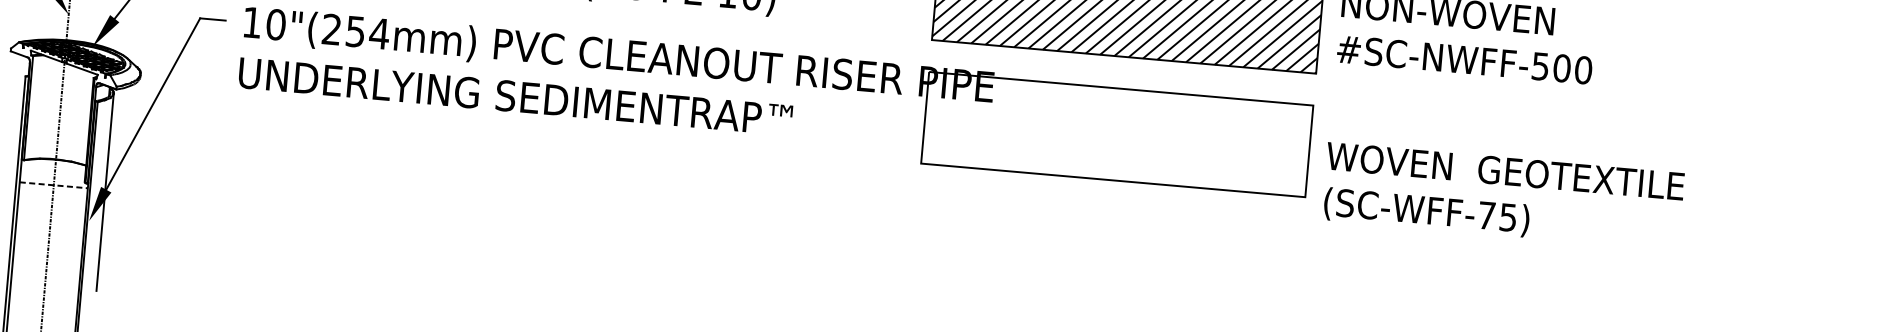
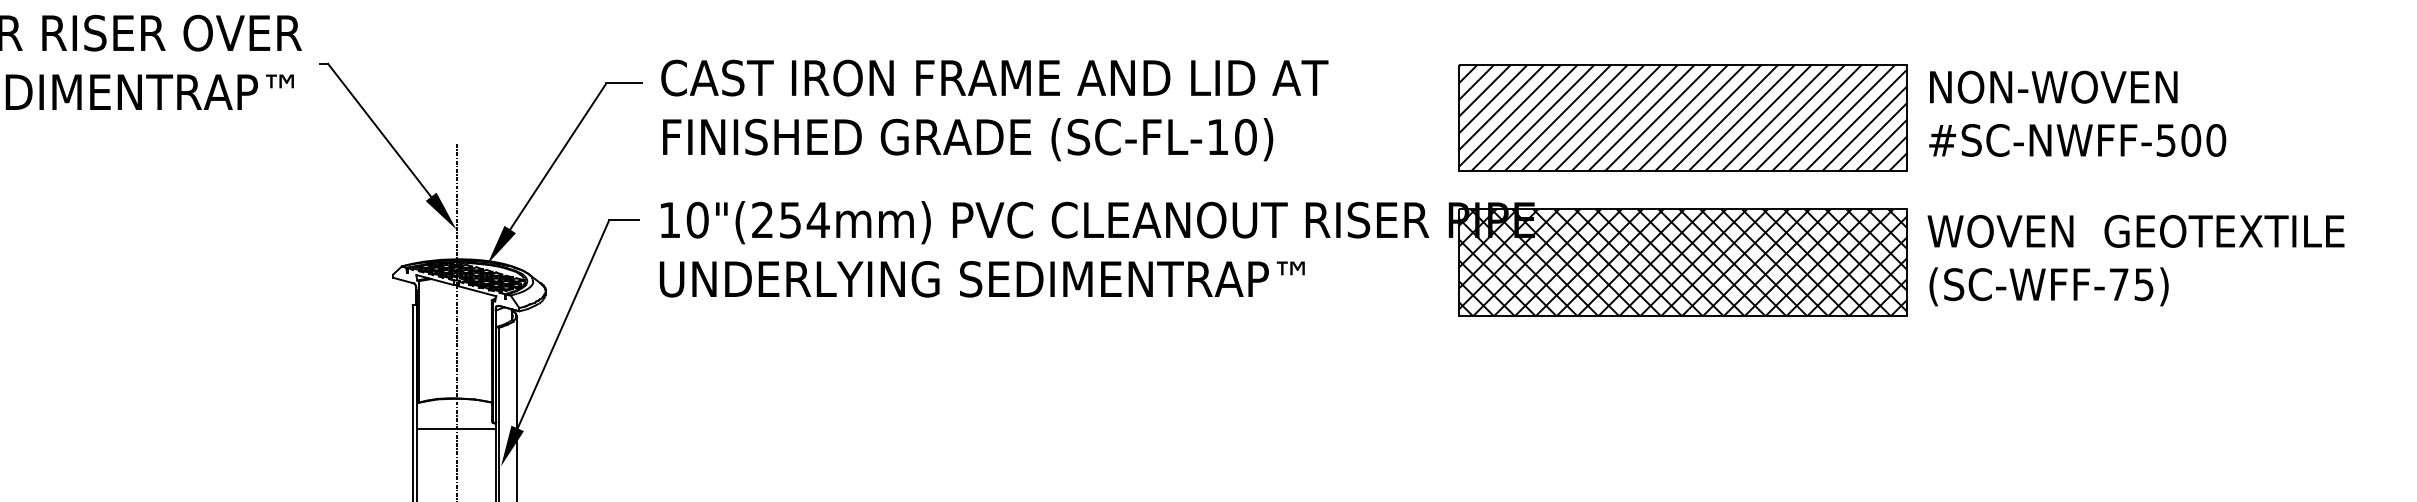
hatch: (1117, 134) -> (1682, 261), added
line: (53, 185) -> (456, 428), dashed -> solid
text: (1502, 196) -> (2135, 260), moved

